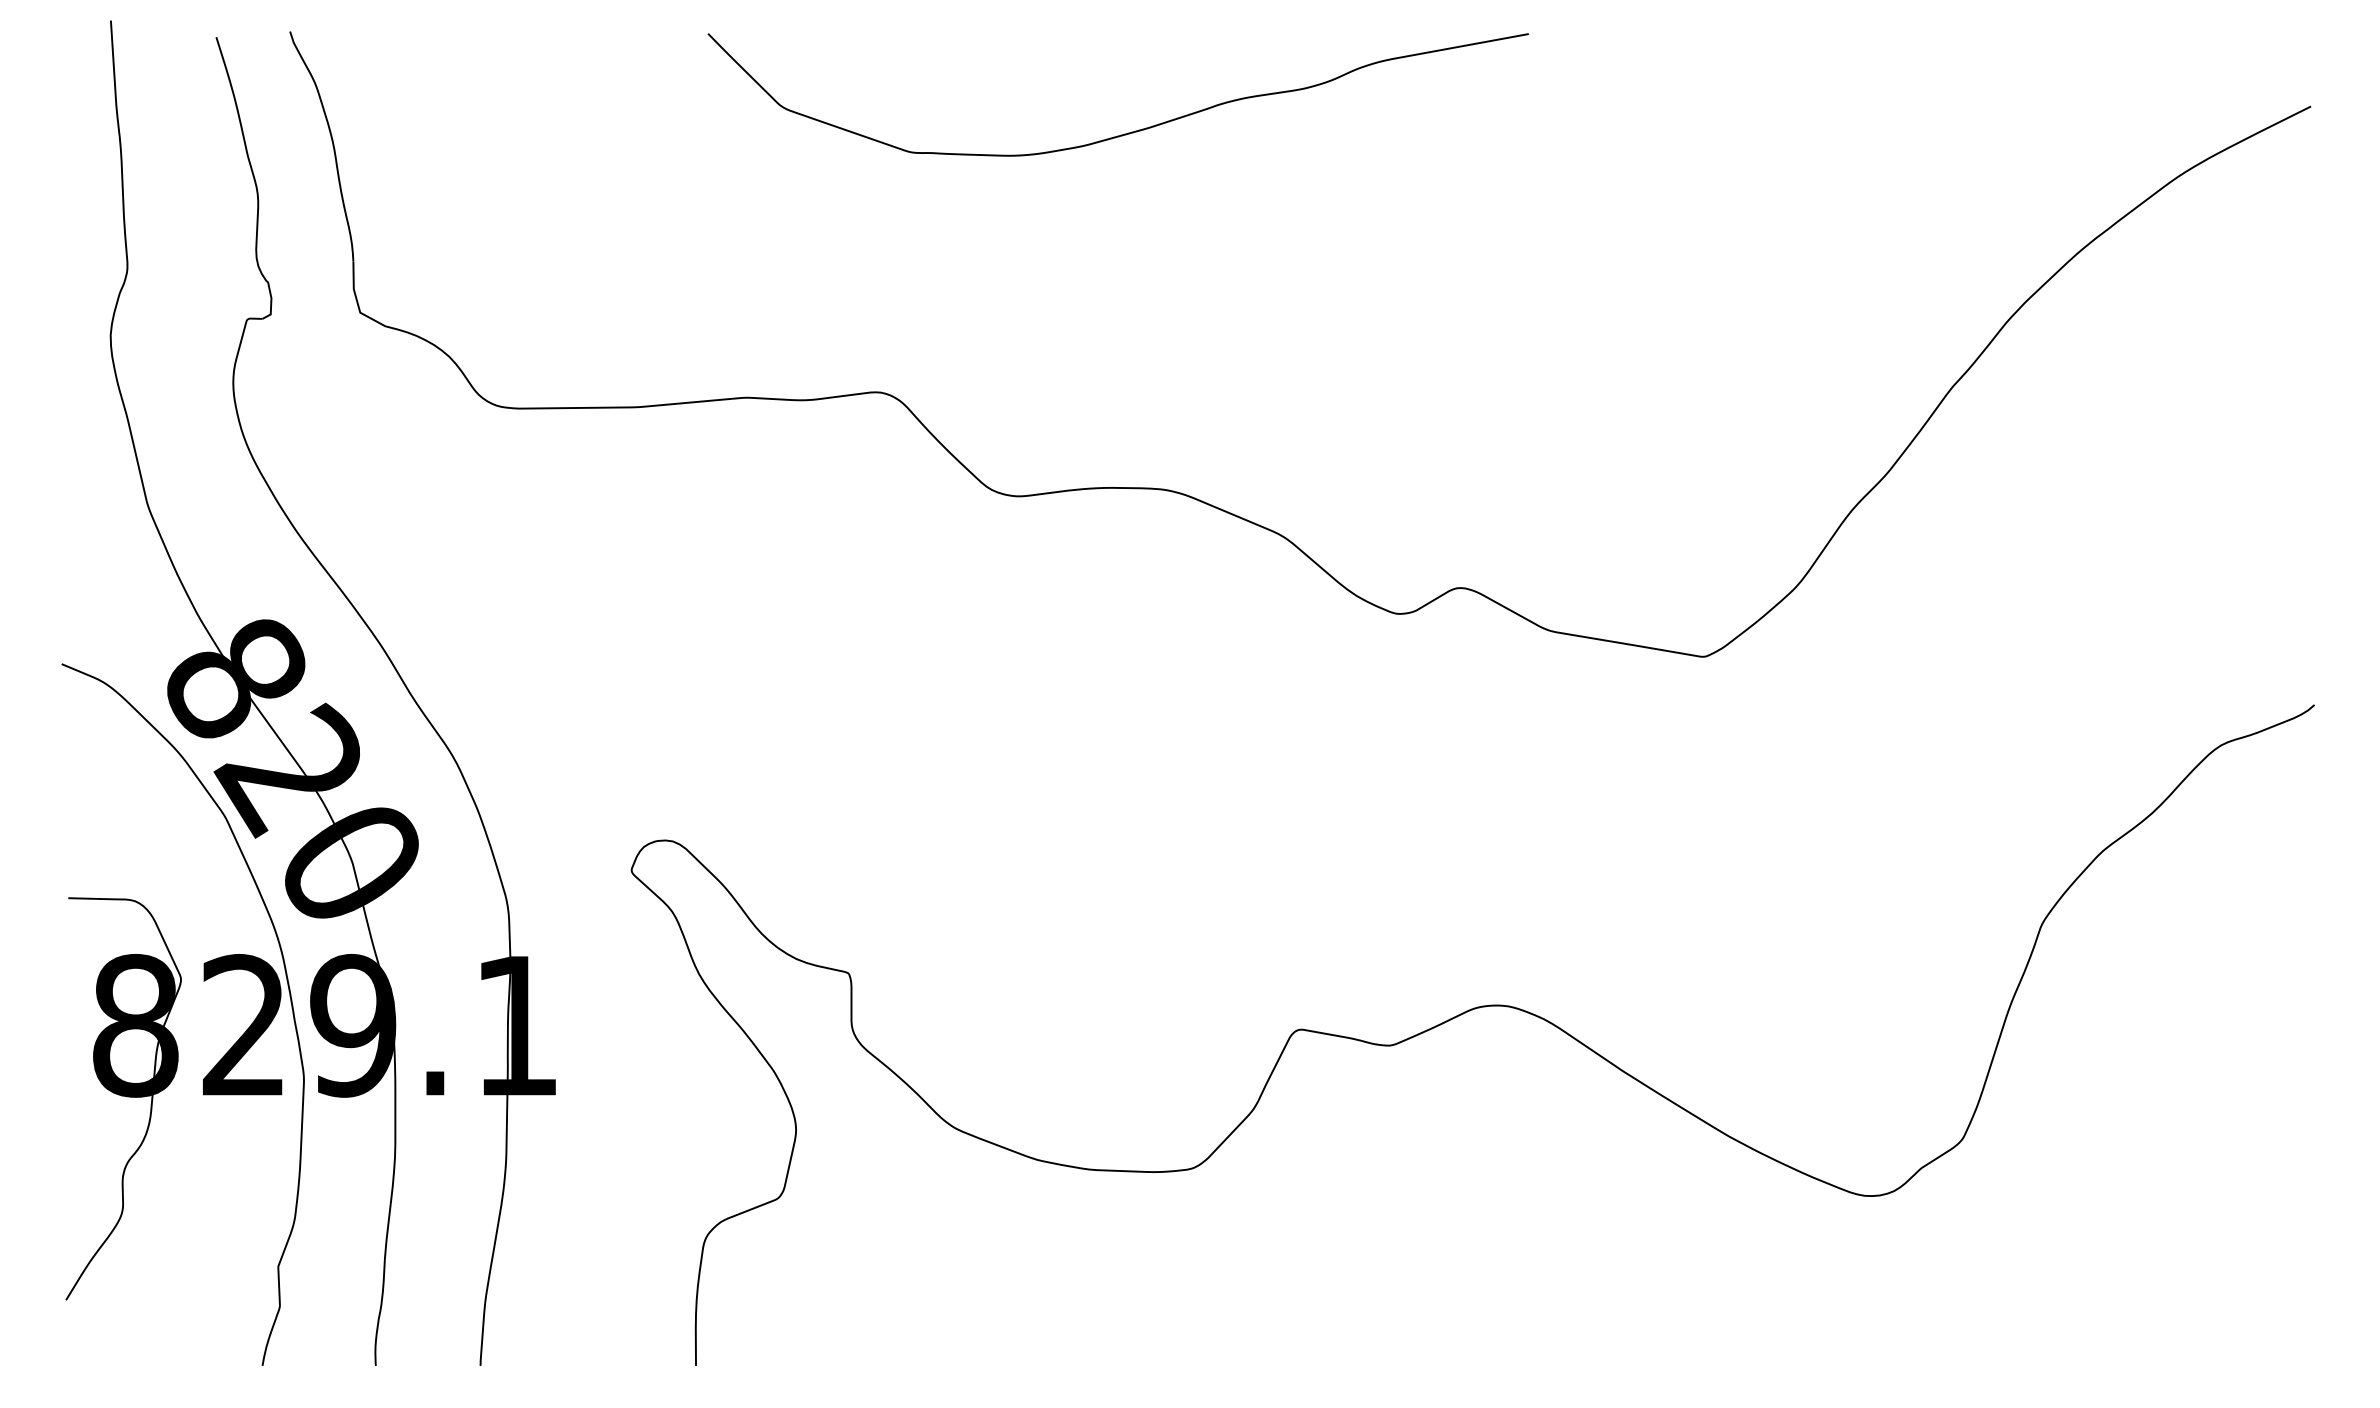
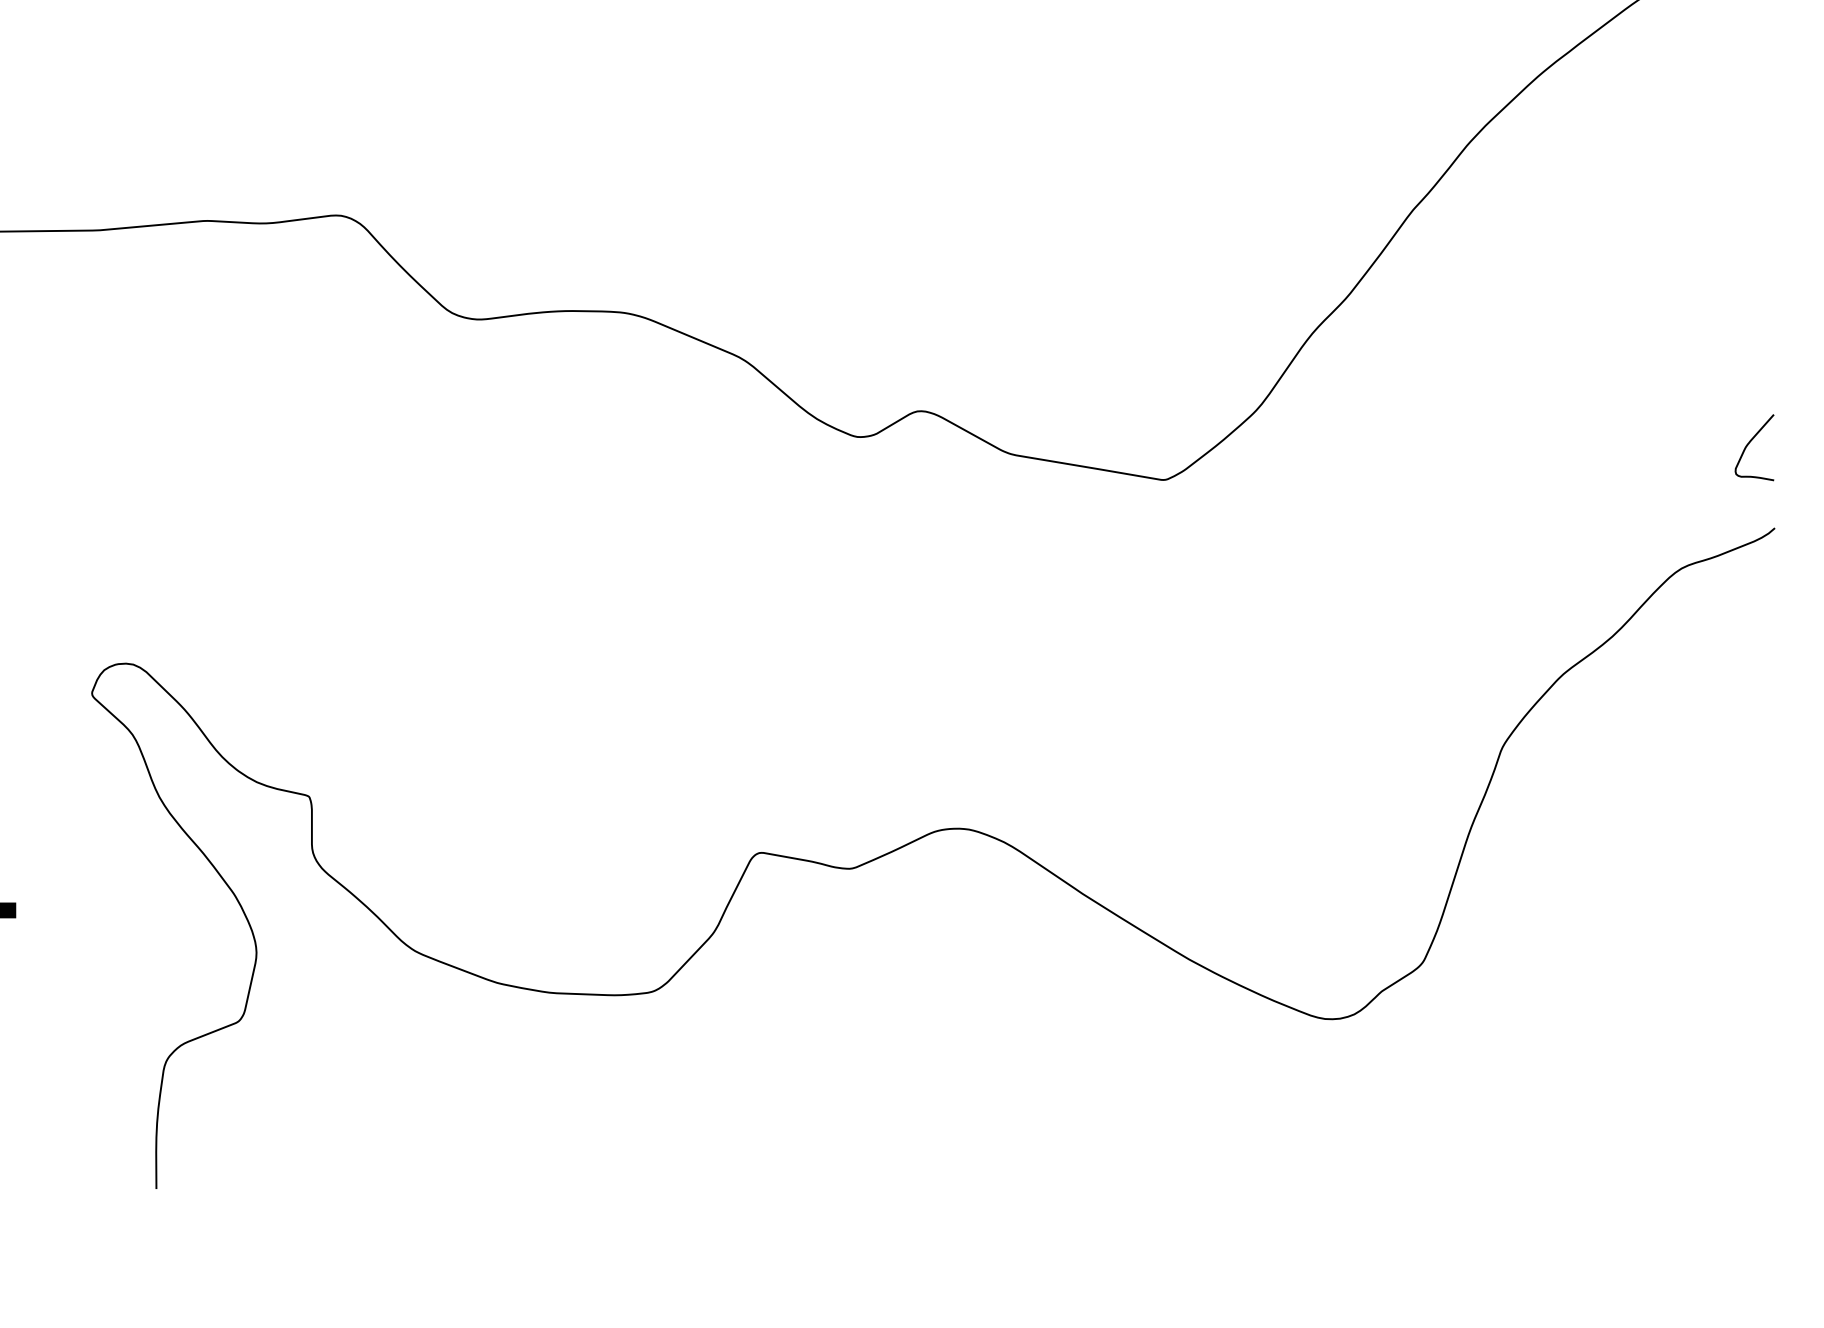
curve: (2289, 620) -> (1749, 443), added

